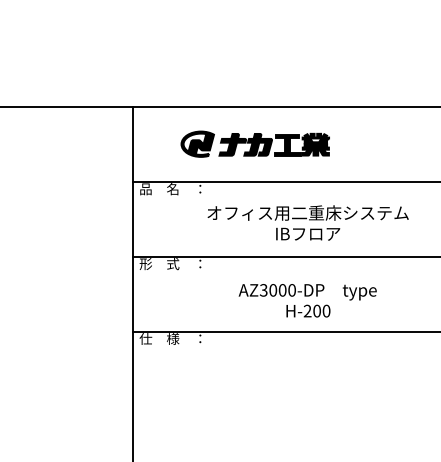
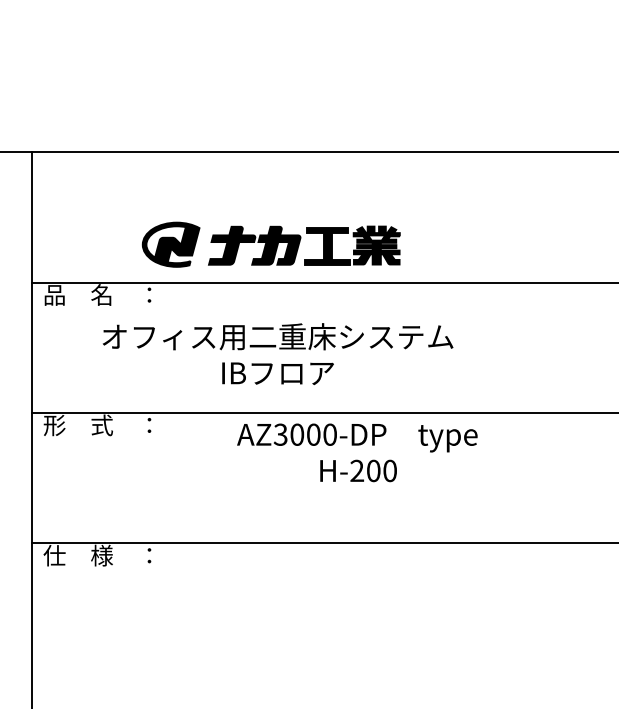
part: (254, 143) -> (269, 243), moved
text: (307, 222) -> (276, 353), moved
text: (307, 300) -> (356, 452), moved

